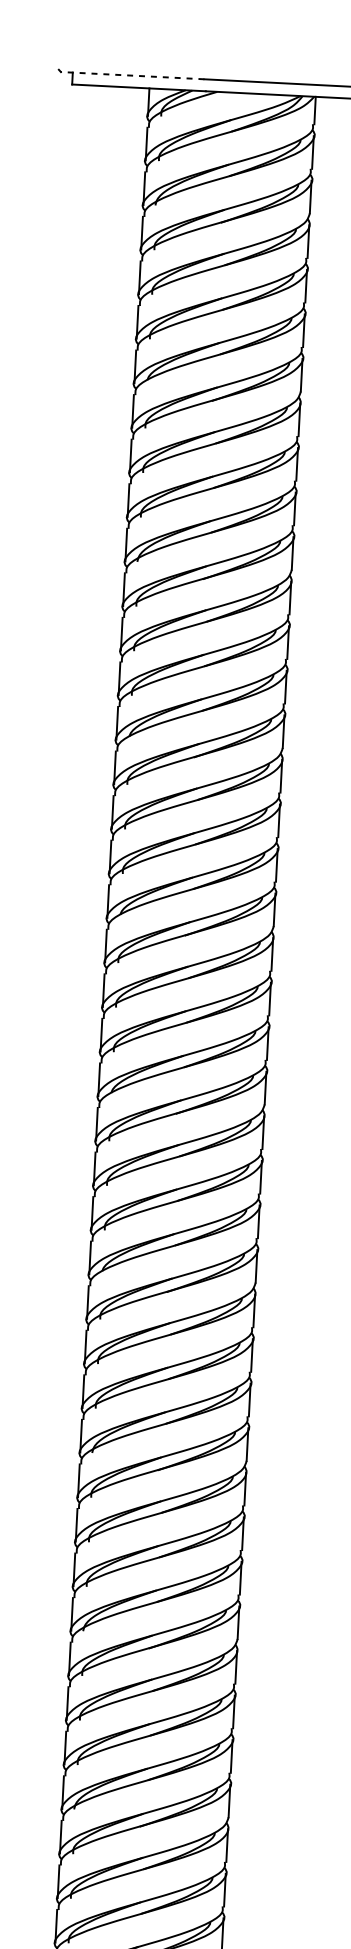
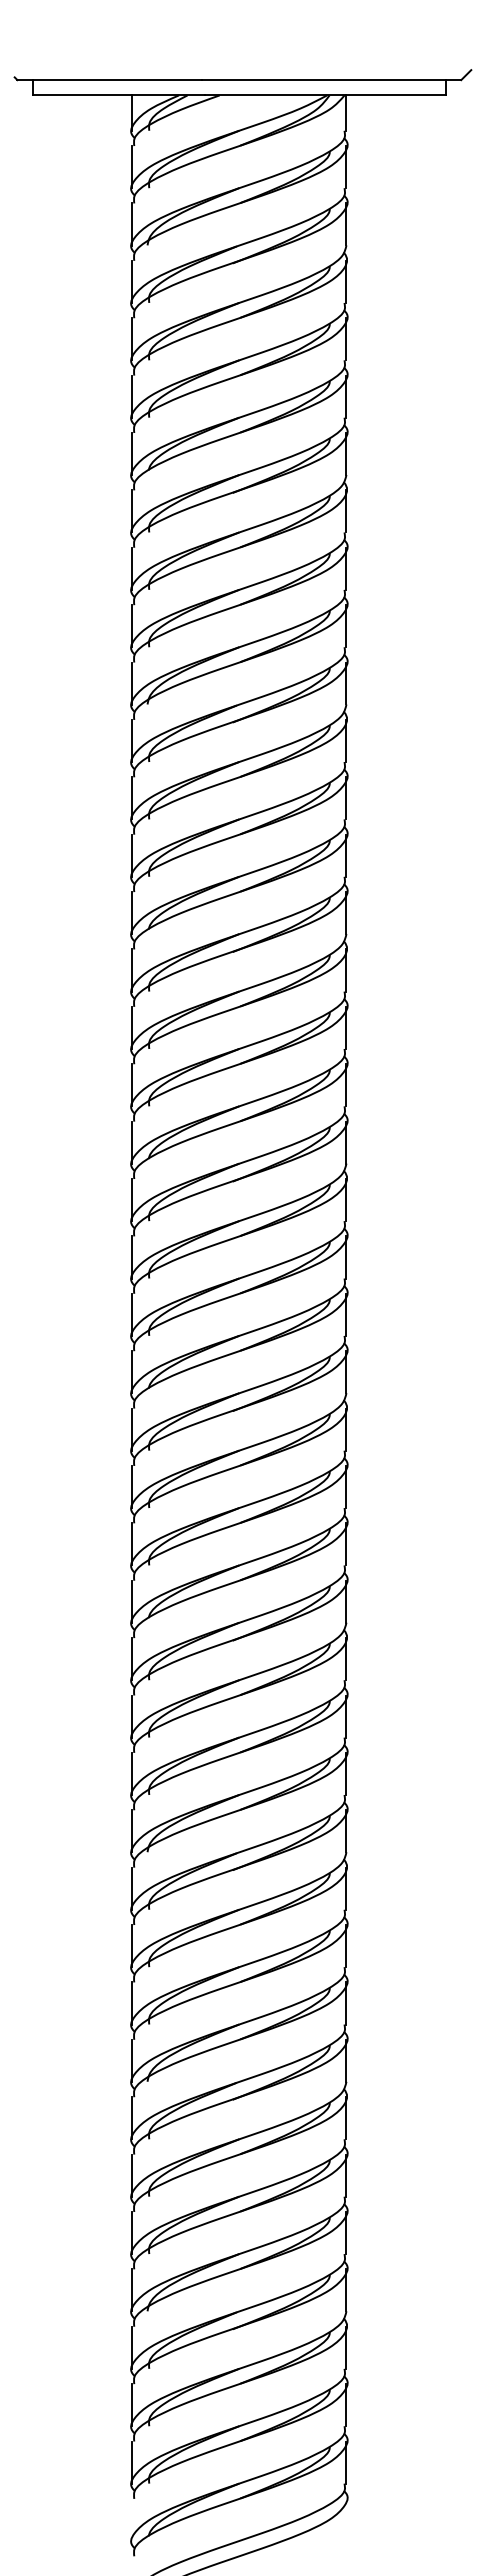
line: (132, 75) -> (109, 80), dashed -> solid

